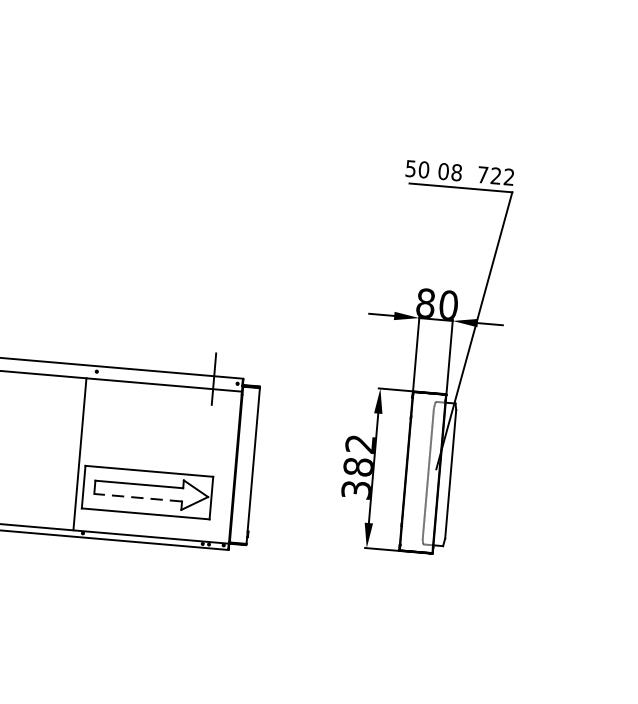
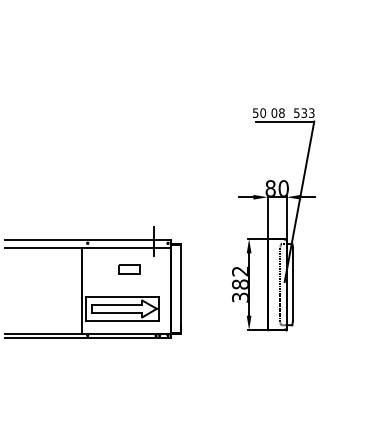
text: (496, 174) -> (304, 112), 722 -> 533
part: (166, 423) -> (129, 269), added
line: (136, 497) -> (116, 312), dashed -> solid

